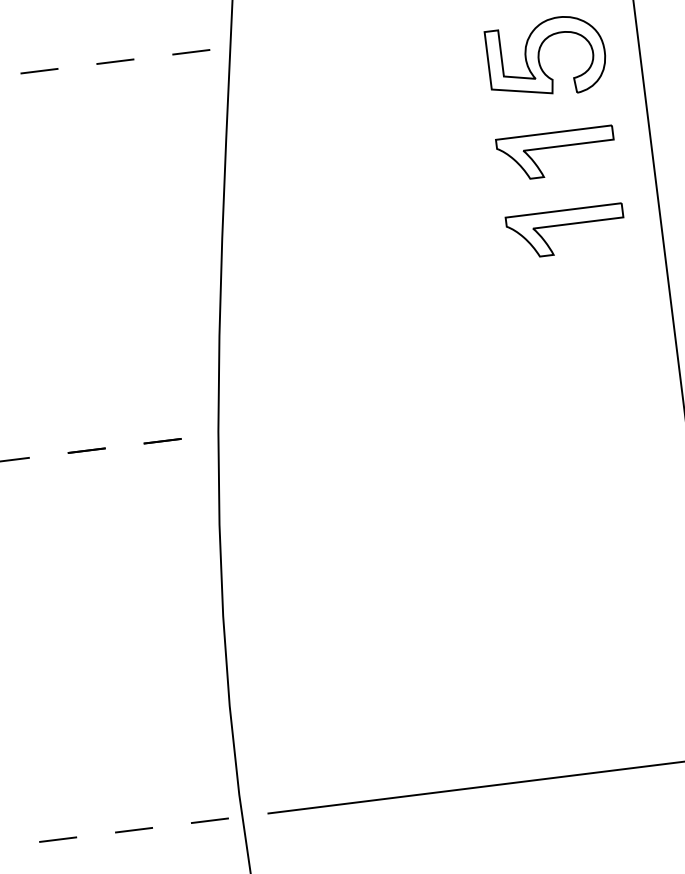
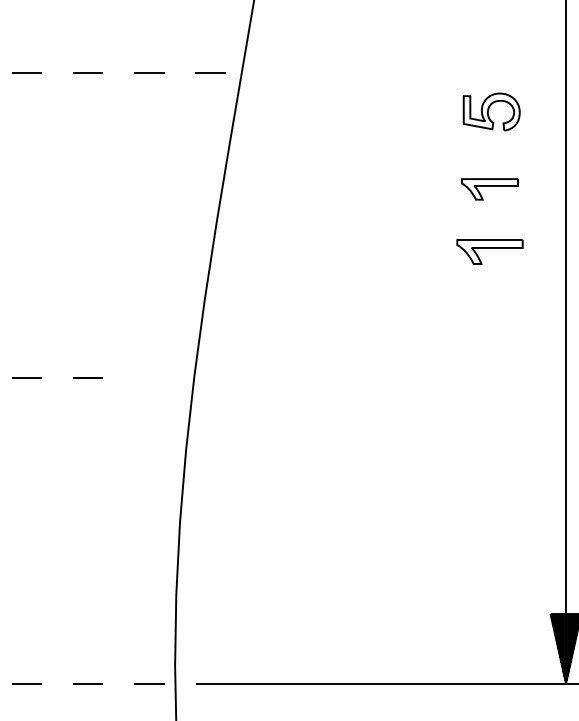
part: (546, 56) -> (491, 111), size x0.6
part: (556, 154) -> (489, 189), size x0.6
part: (565, 231) -> (489, 251), size x0.7
line: (162, 440) -> (149, 377), removed

